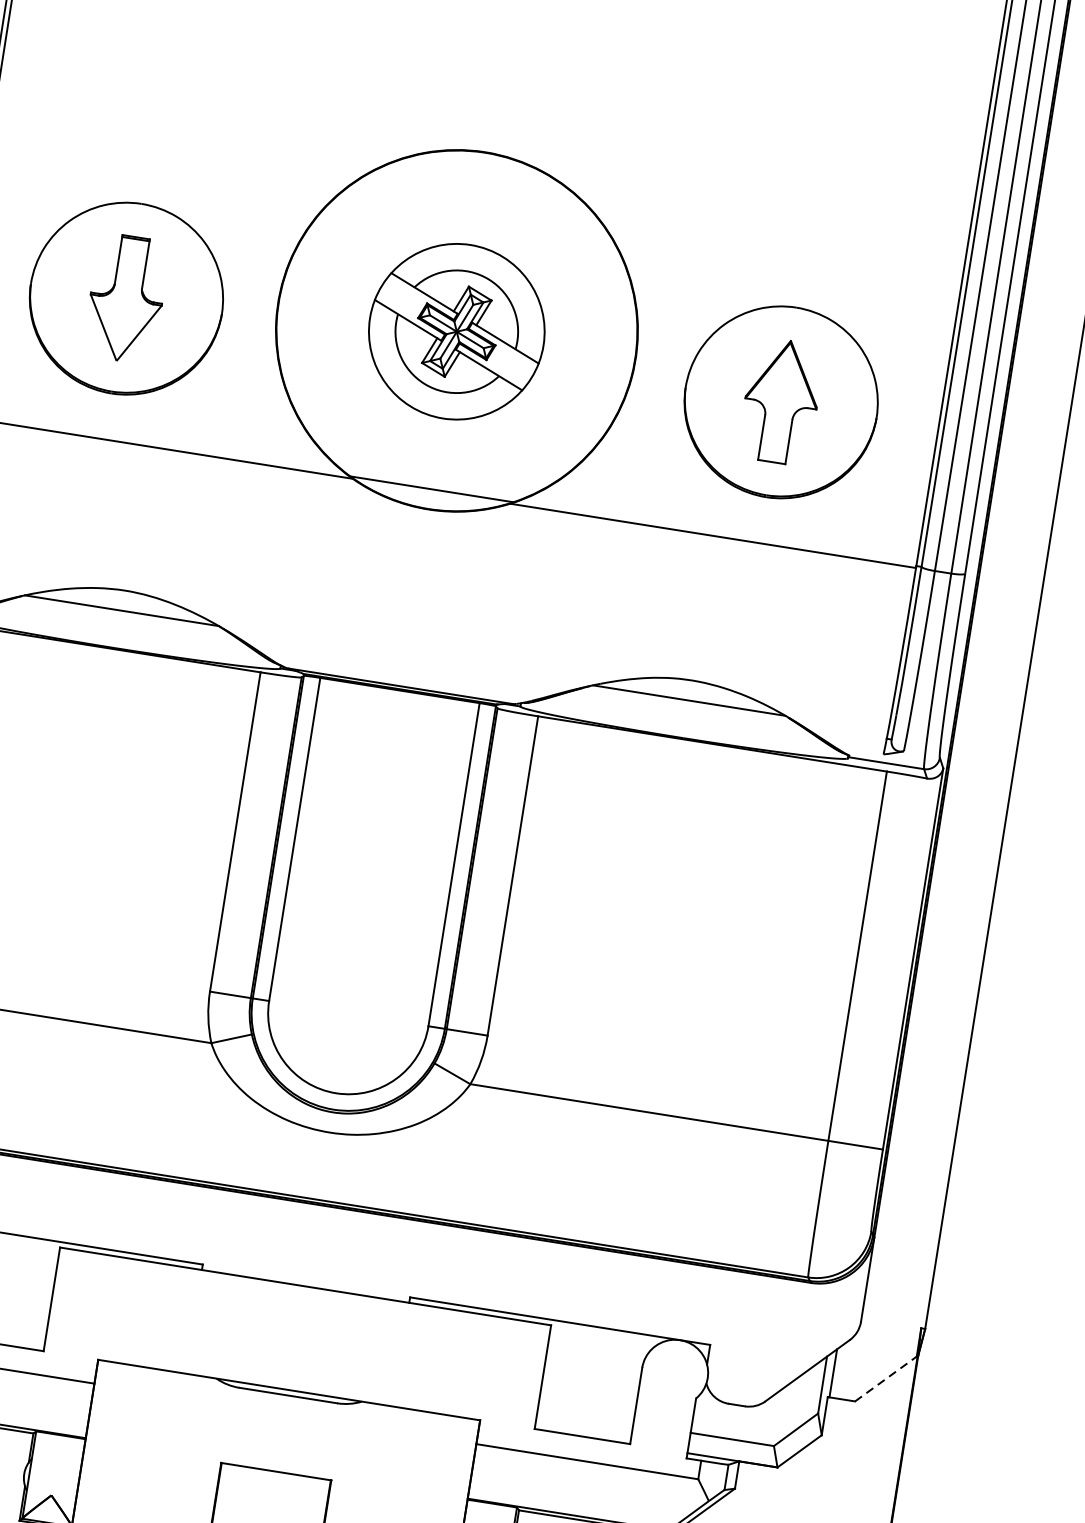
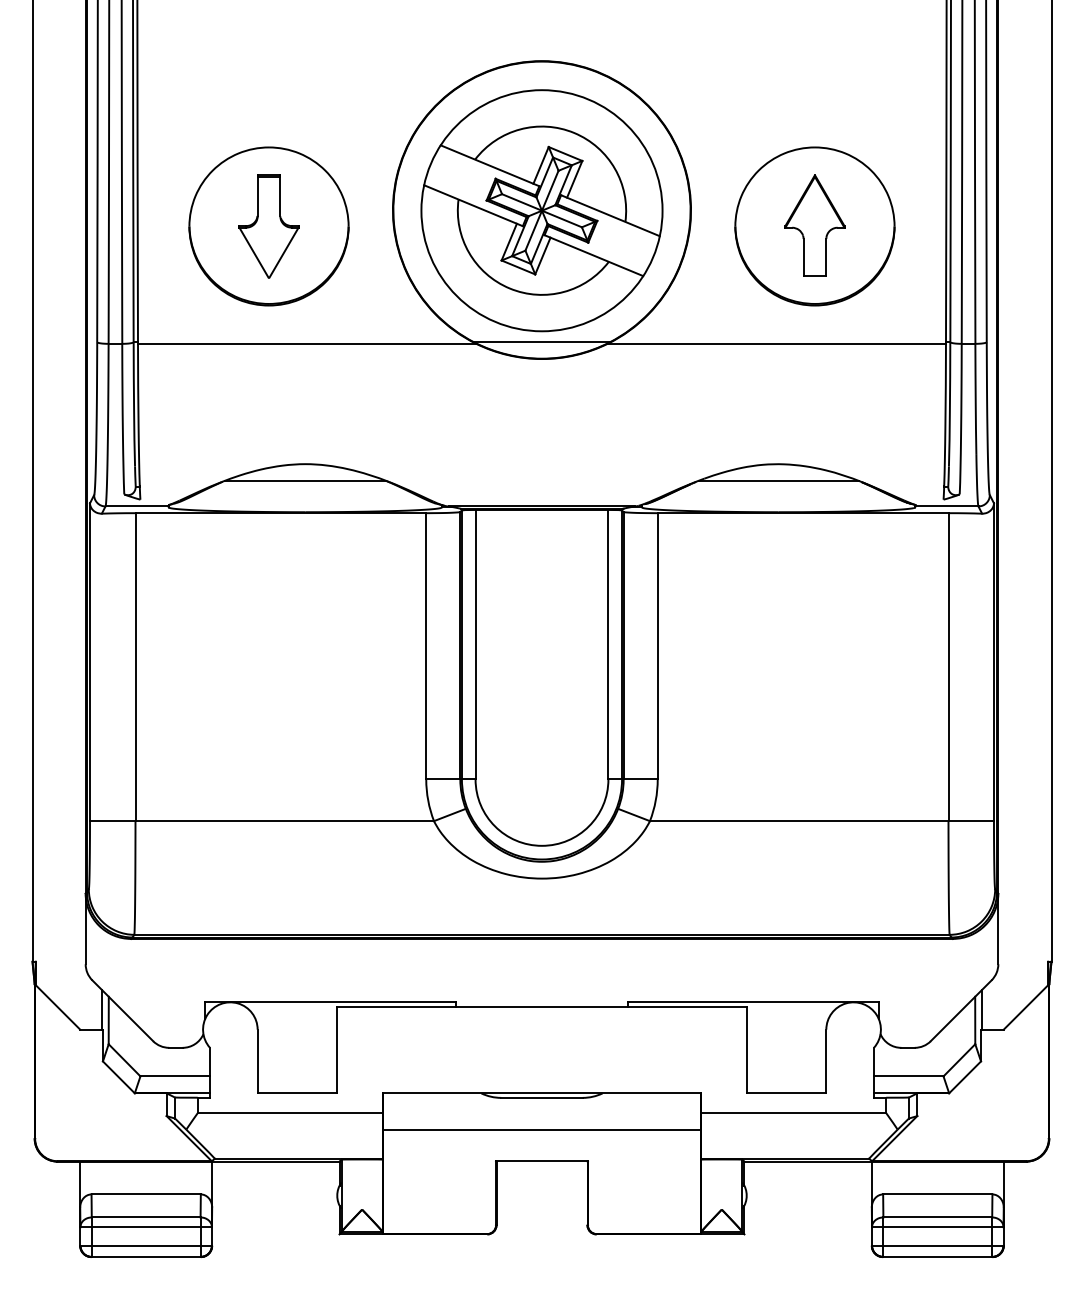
part: (456, 331) -> (541, 210), size x1.67
line: (886, 1379) -> (1026, 1007), dashed -> solid
line: (281, 1433) -> (541, 1129), added

